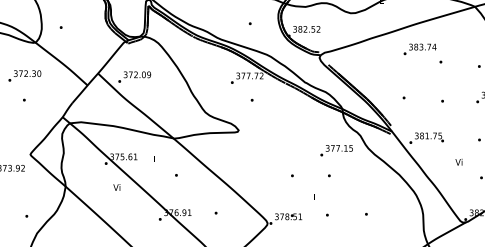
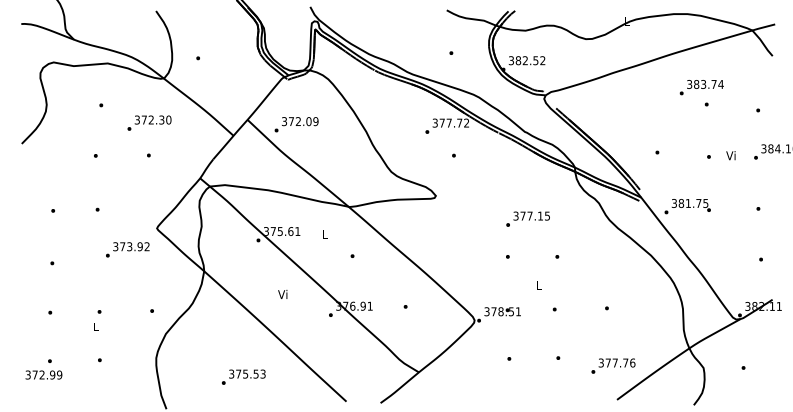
text: (419, 49) -> (701, 87), moved
text: (336, 150) -> (527, 218), moved
text: (458, 162) -> (730, 155), moved
text: (116, 187) -> (282, 294), moved

